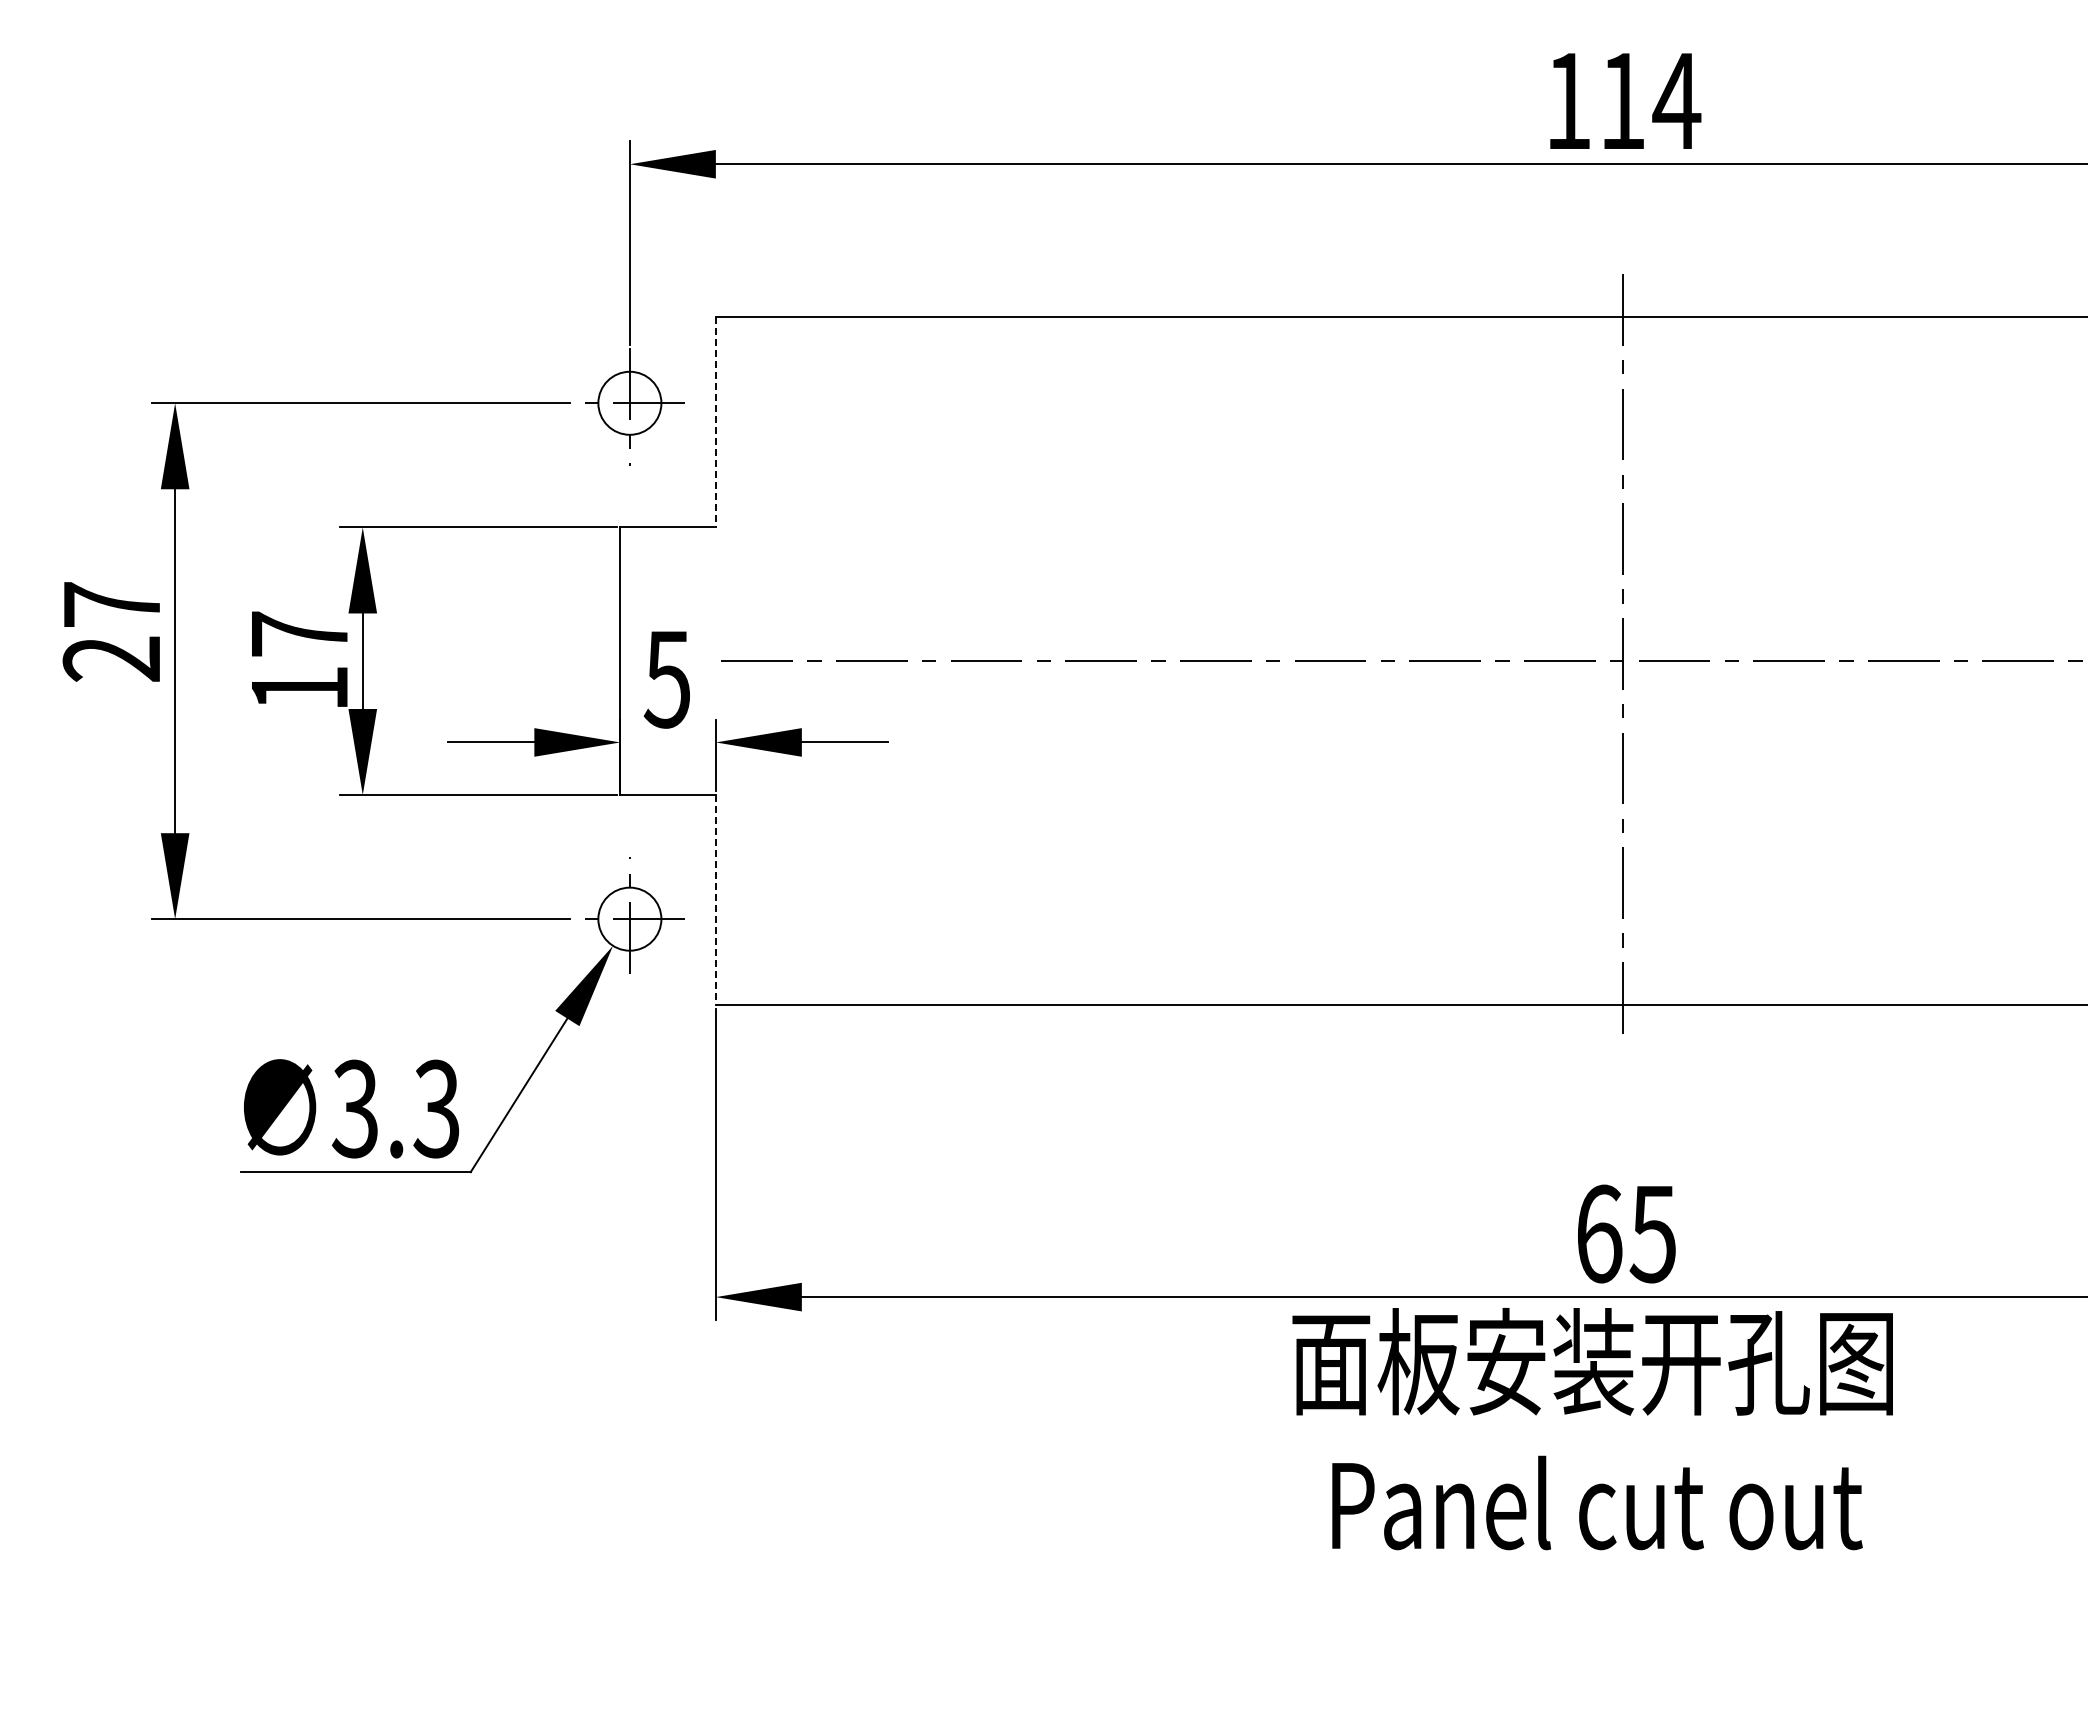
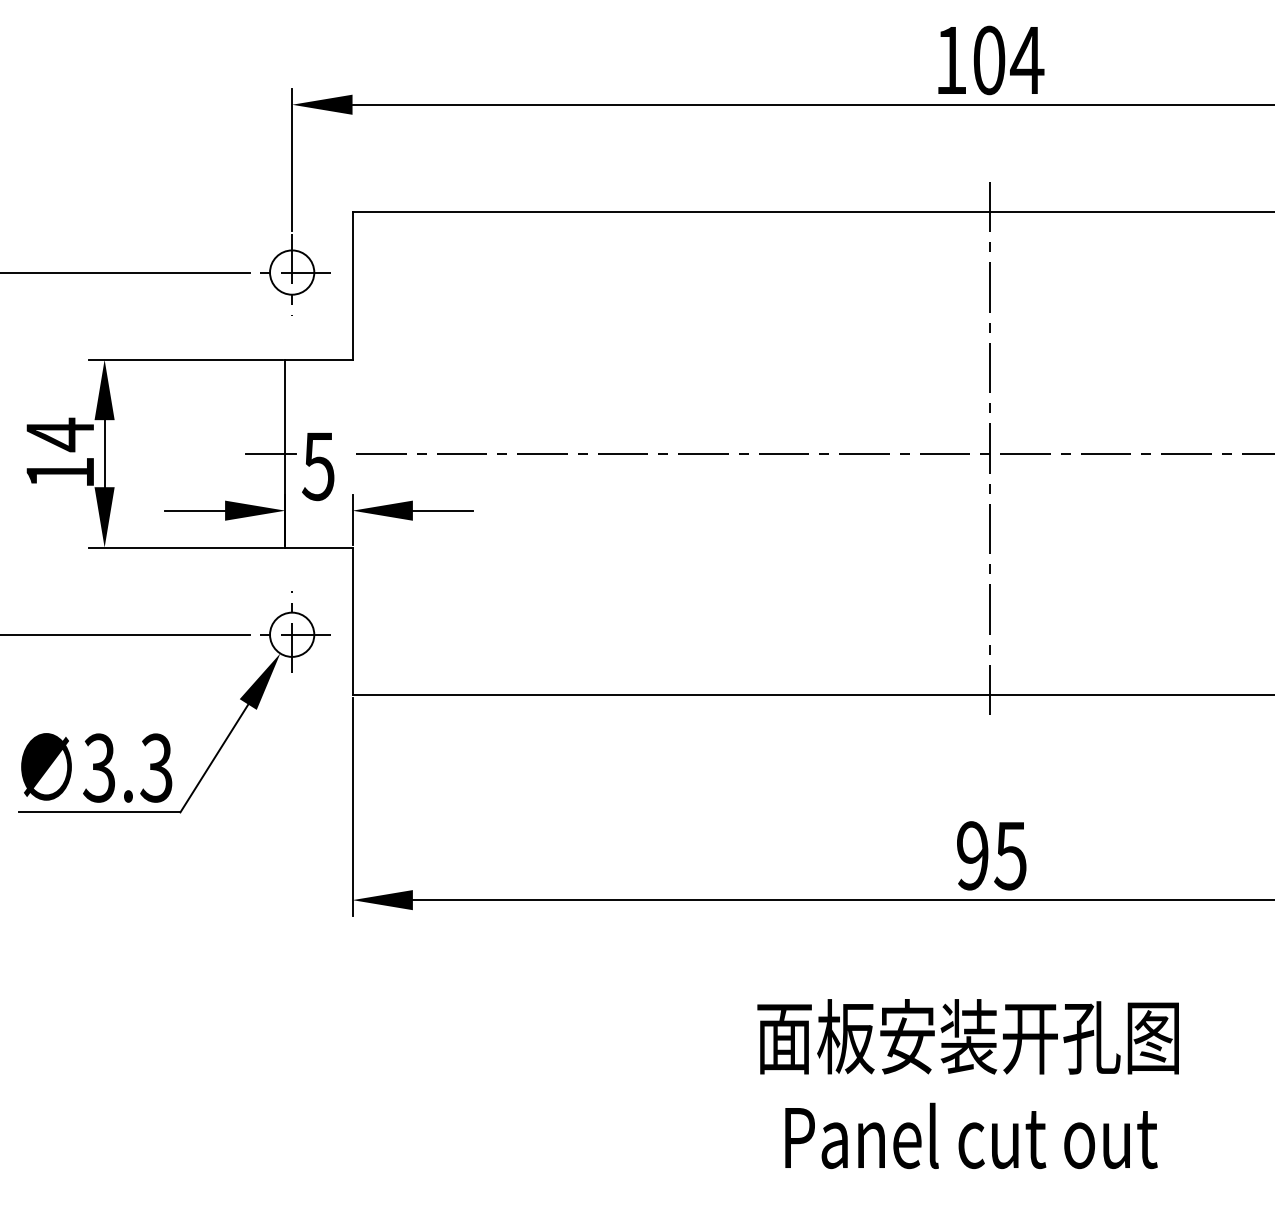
text: (1622, 100) -> (989, 59), 114 -> 104
line: (715, 422) -> (352, 286), dashed -> solid
text: (299, 634) -> (60, 434), 17 -> 14
line: (598, 661) -> (270, 453), added
line: (715, 900) -> (352, 621), dashed -> solid
text: (1599, 1233) -> (972, 855), 65 -> 95
text: (1592, 1429) -> (968, 1084), moved

